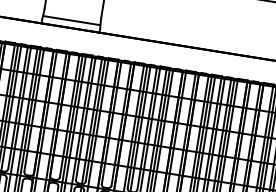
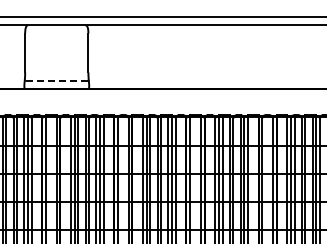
line: (72, 20) -> (57, 80), solid -> dashed

